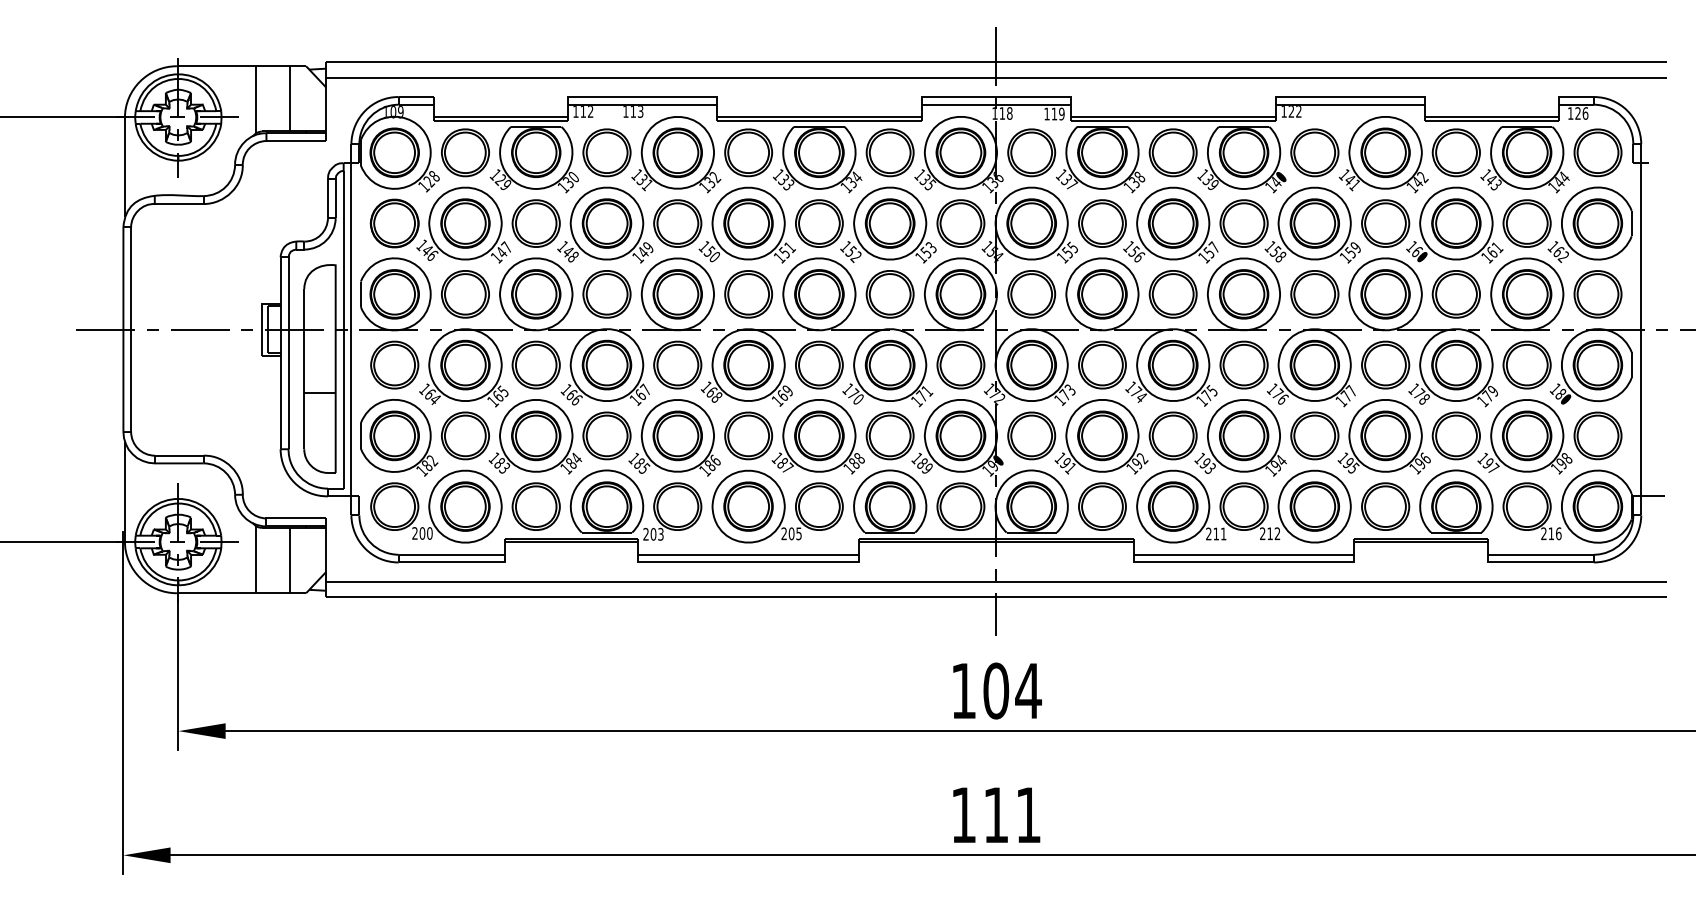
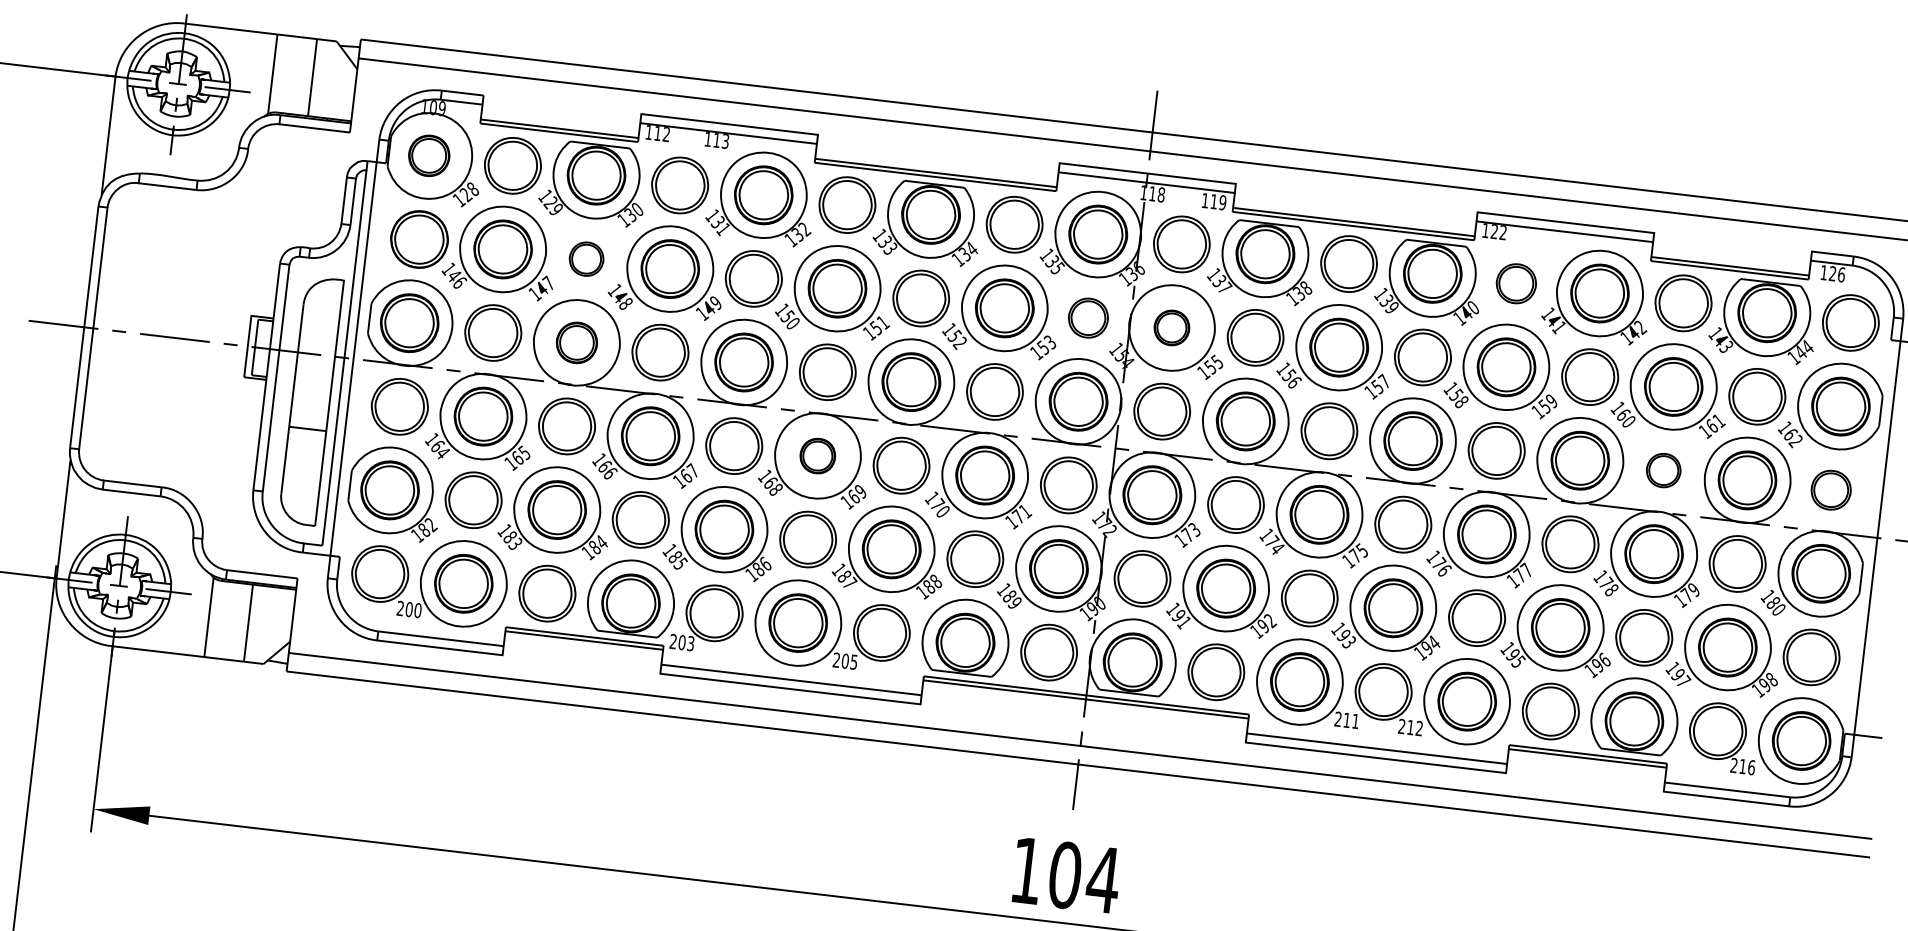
part: (394, 152) -> (429, 155), size x0.7
part: (1314, 152) -> (1515, 283), size x0.7
part: (535, 223) -> (585, 259), size x0.6
part: (960, 223) -> (1087, 318), size x0.7
part: (1031, 223) -> (1171, 327), size x0.6
part: (536, 294) -> (577, 343), size x0.7
part: (1455, 294) -> (1662, 470), size x0.6
part: (1597, 294) -> (1830, 490), size x0.7
part: (748, 365) -> (817, 456), size x0.6

